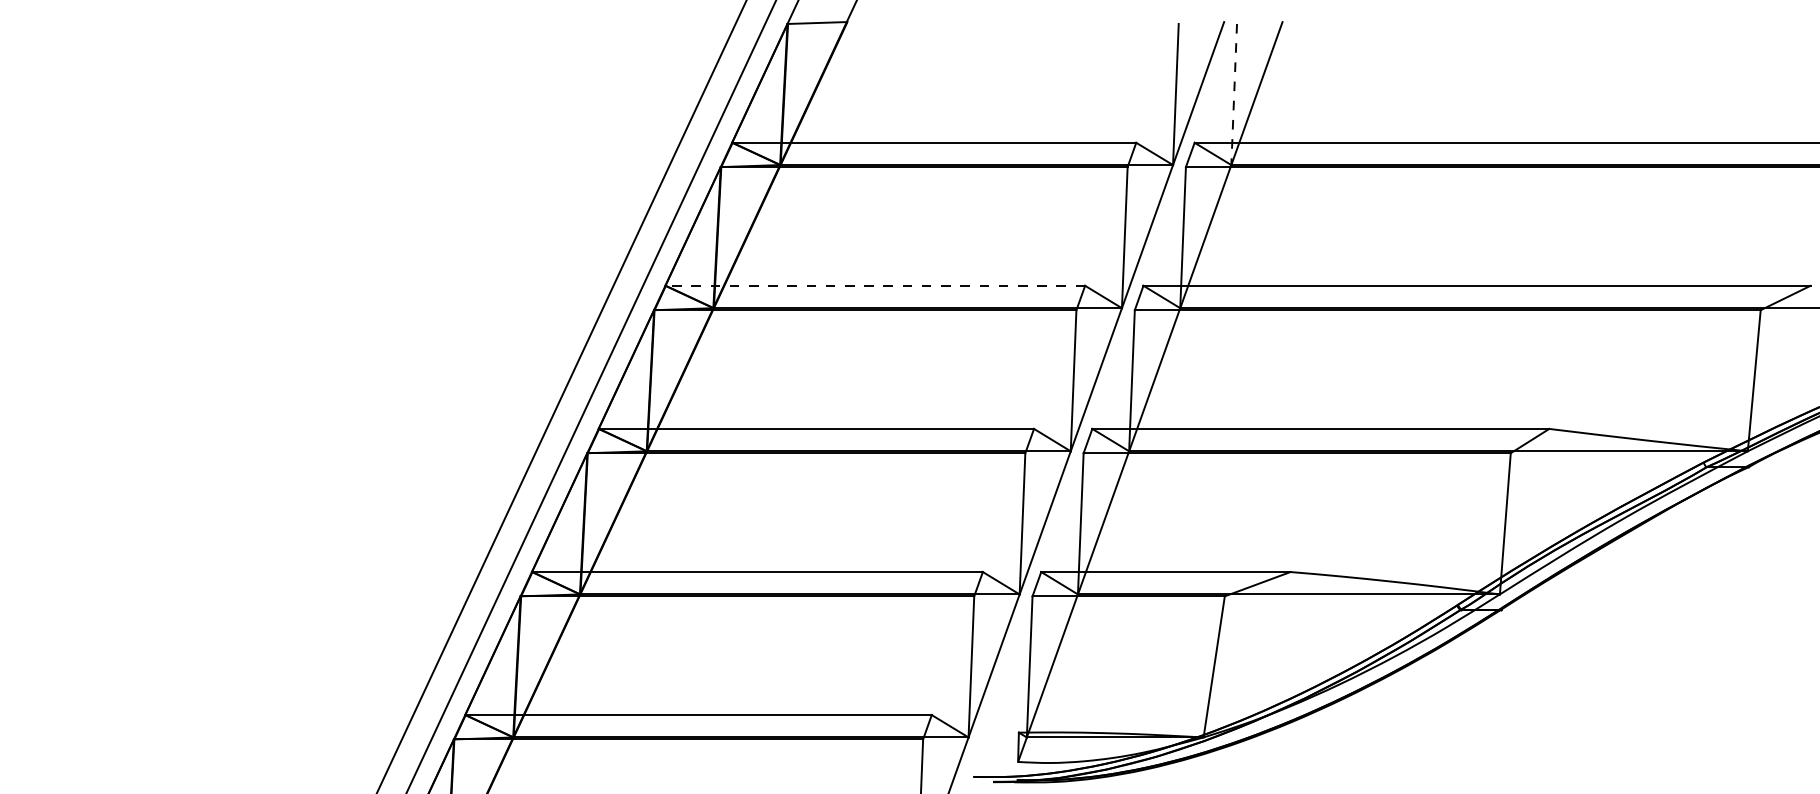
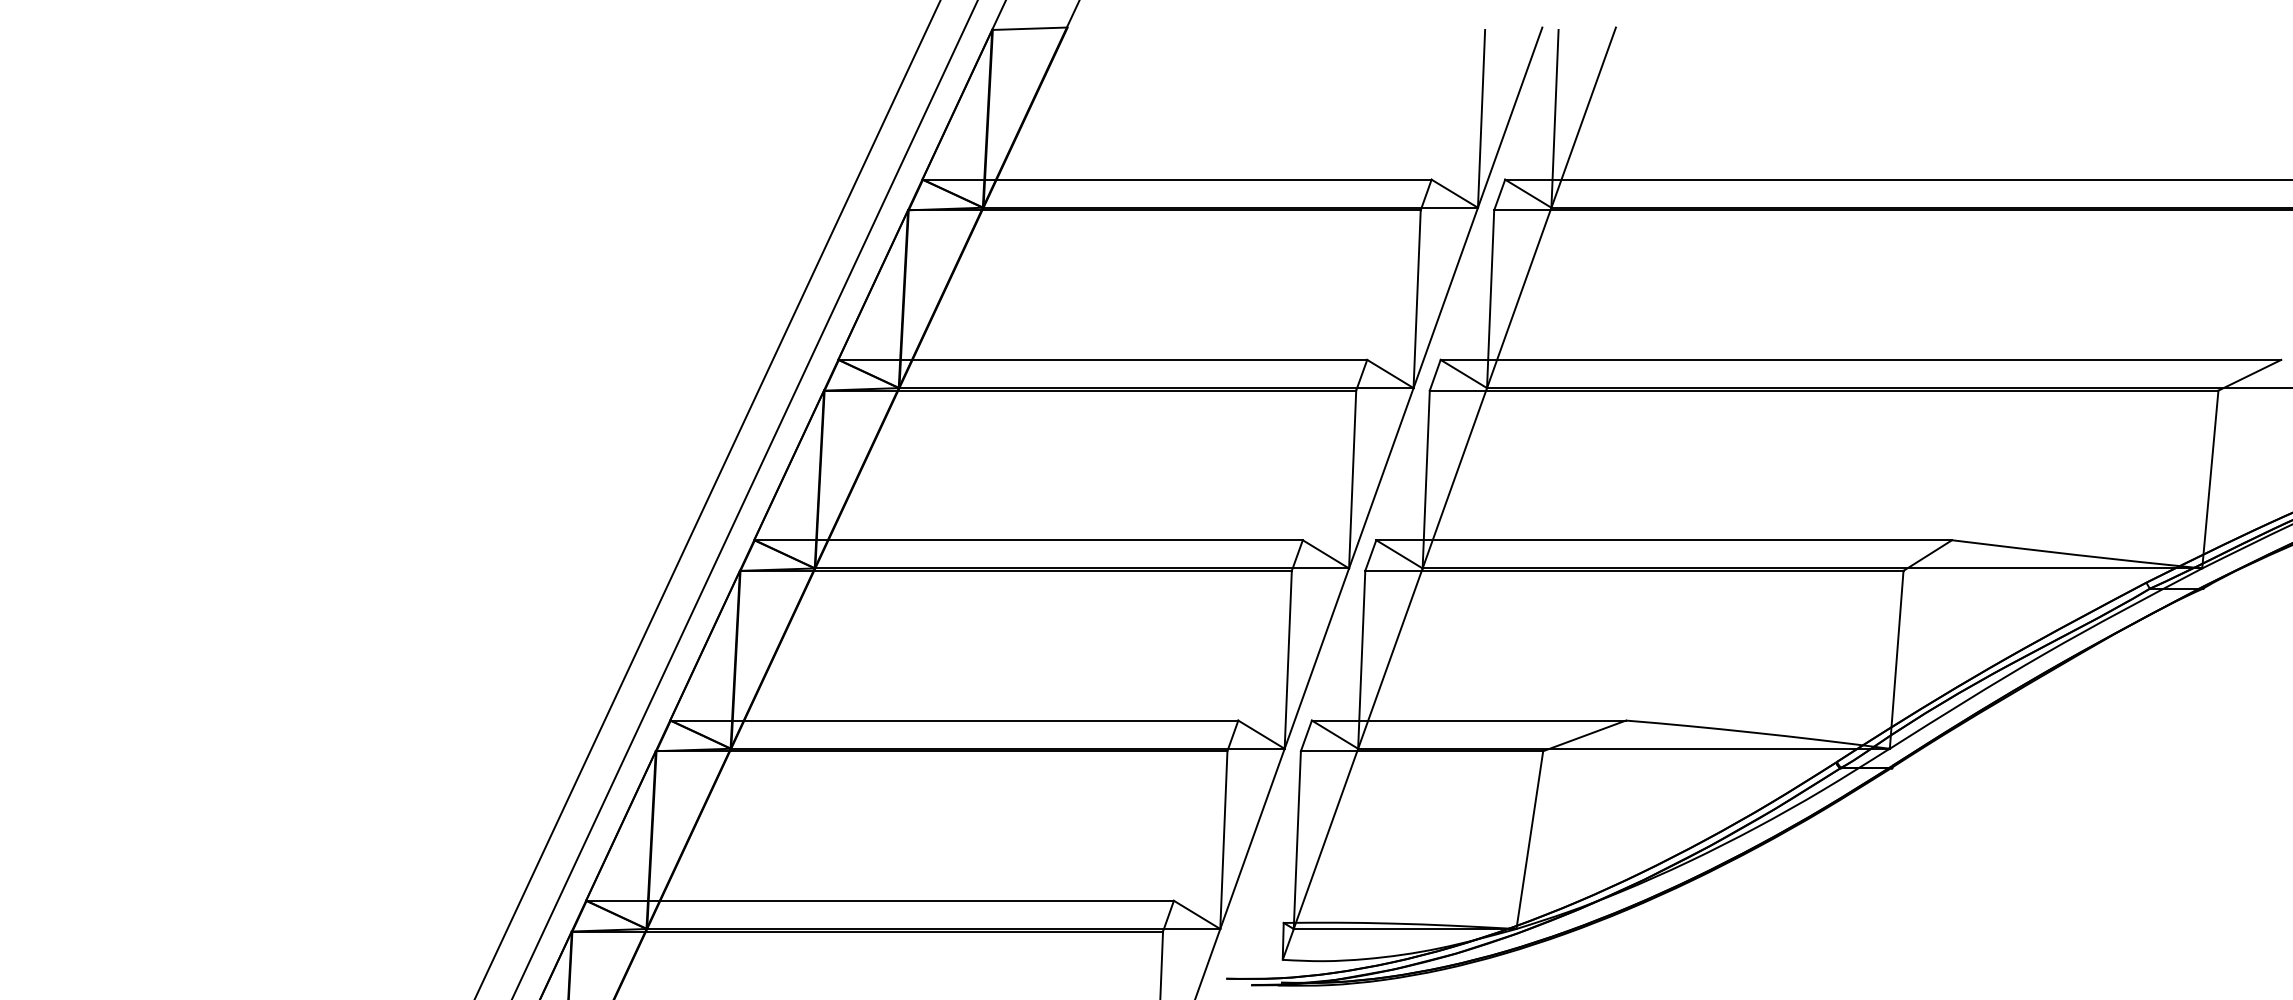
line: (1234, 94) -> (1555, 118), dashed -> solid
line: (875, 285) -> (1102, 359), dashed -> solid

